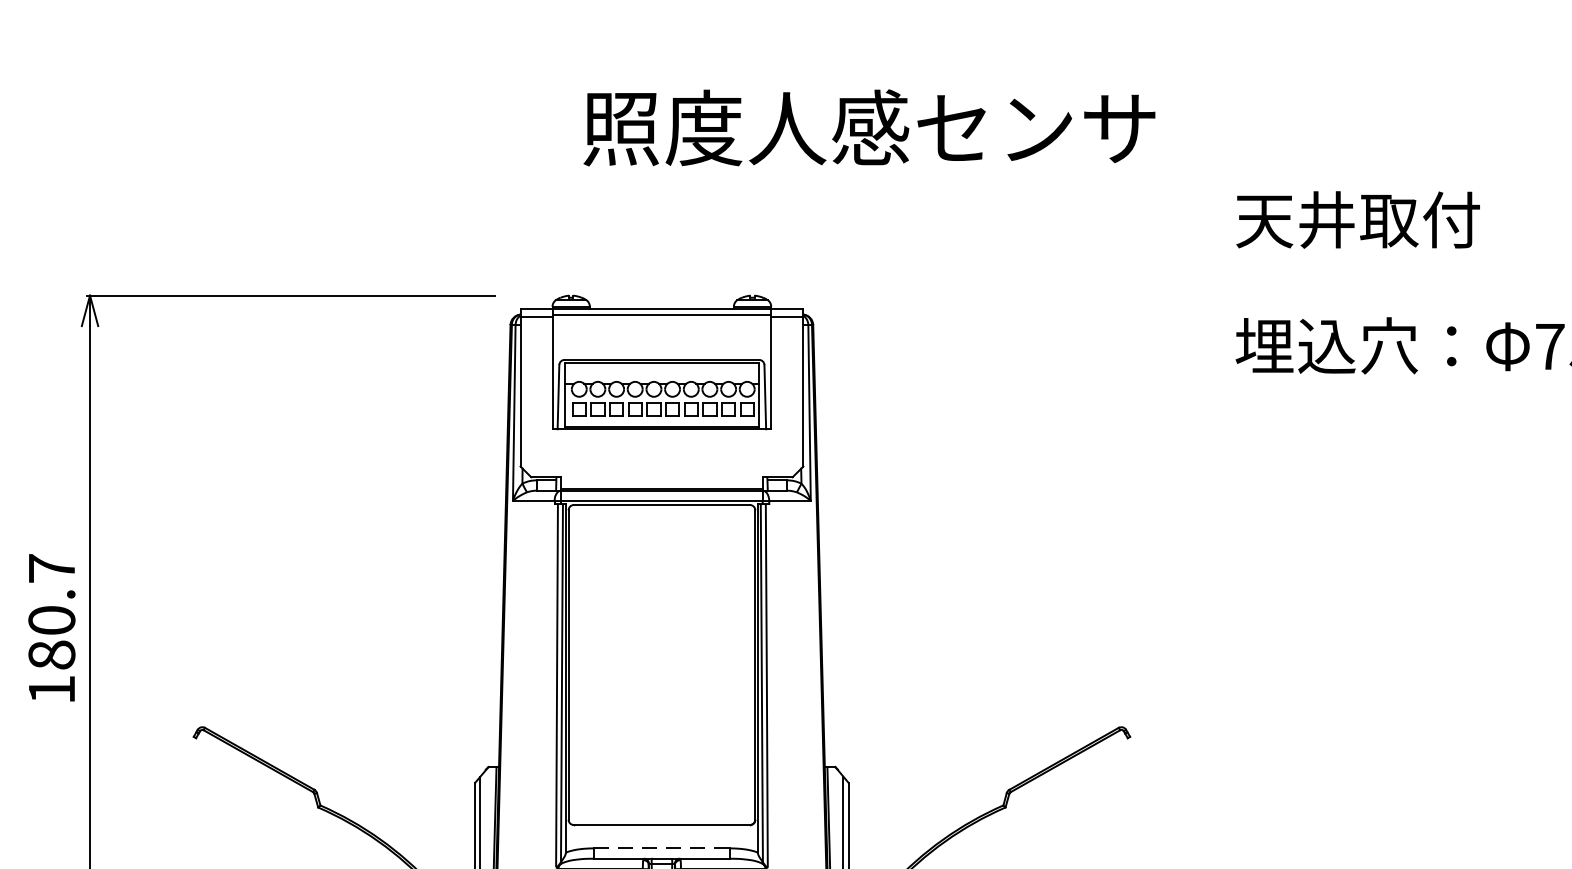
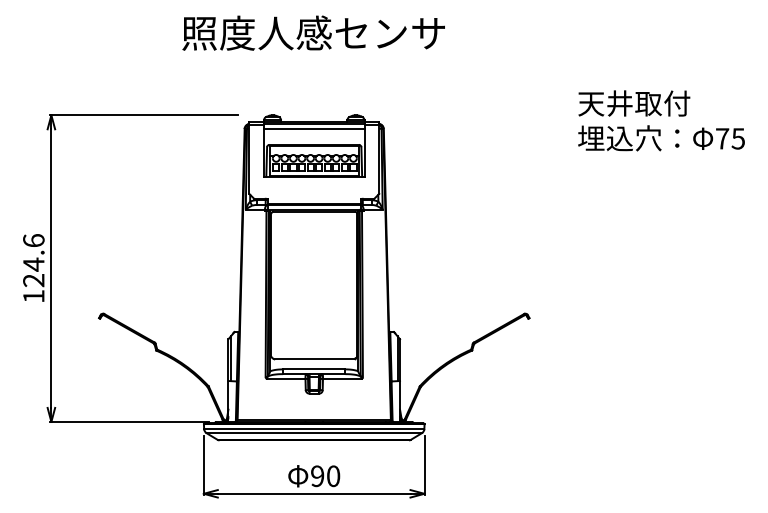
text: (869, 126) -> (313, 32), moved
text: (1358, 219) -> (634, 103), moved
line: (662, 324) -> (314, 128), added
text: (51, 611) -> (33, 260), 180.7 -> 124.6
line: (662, 848) -> (314, 369), dashed -> solid

